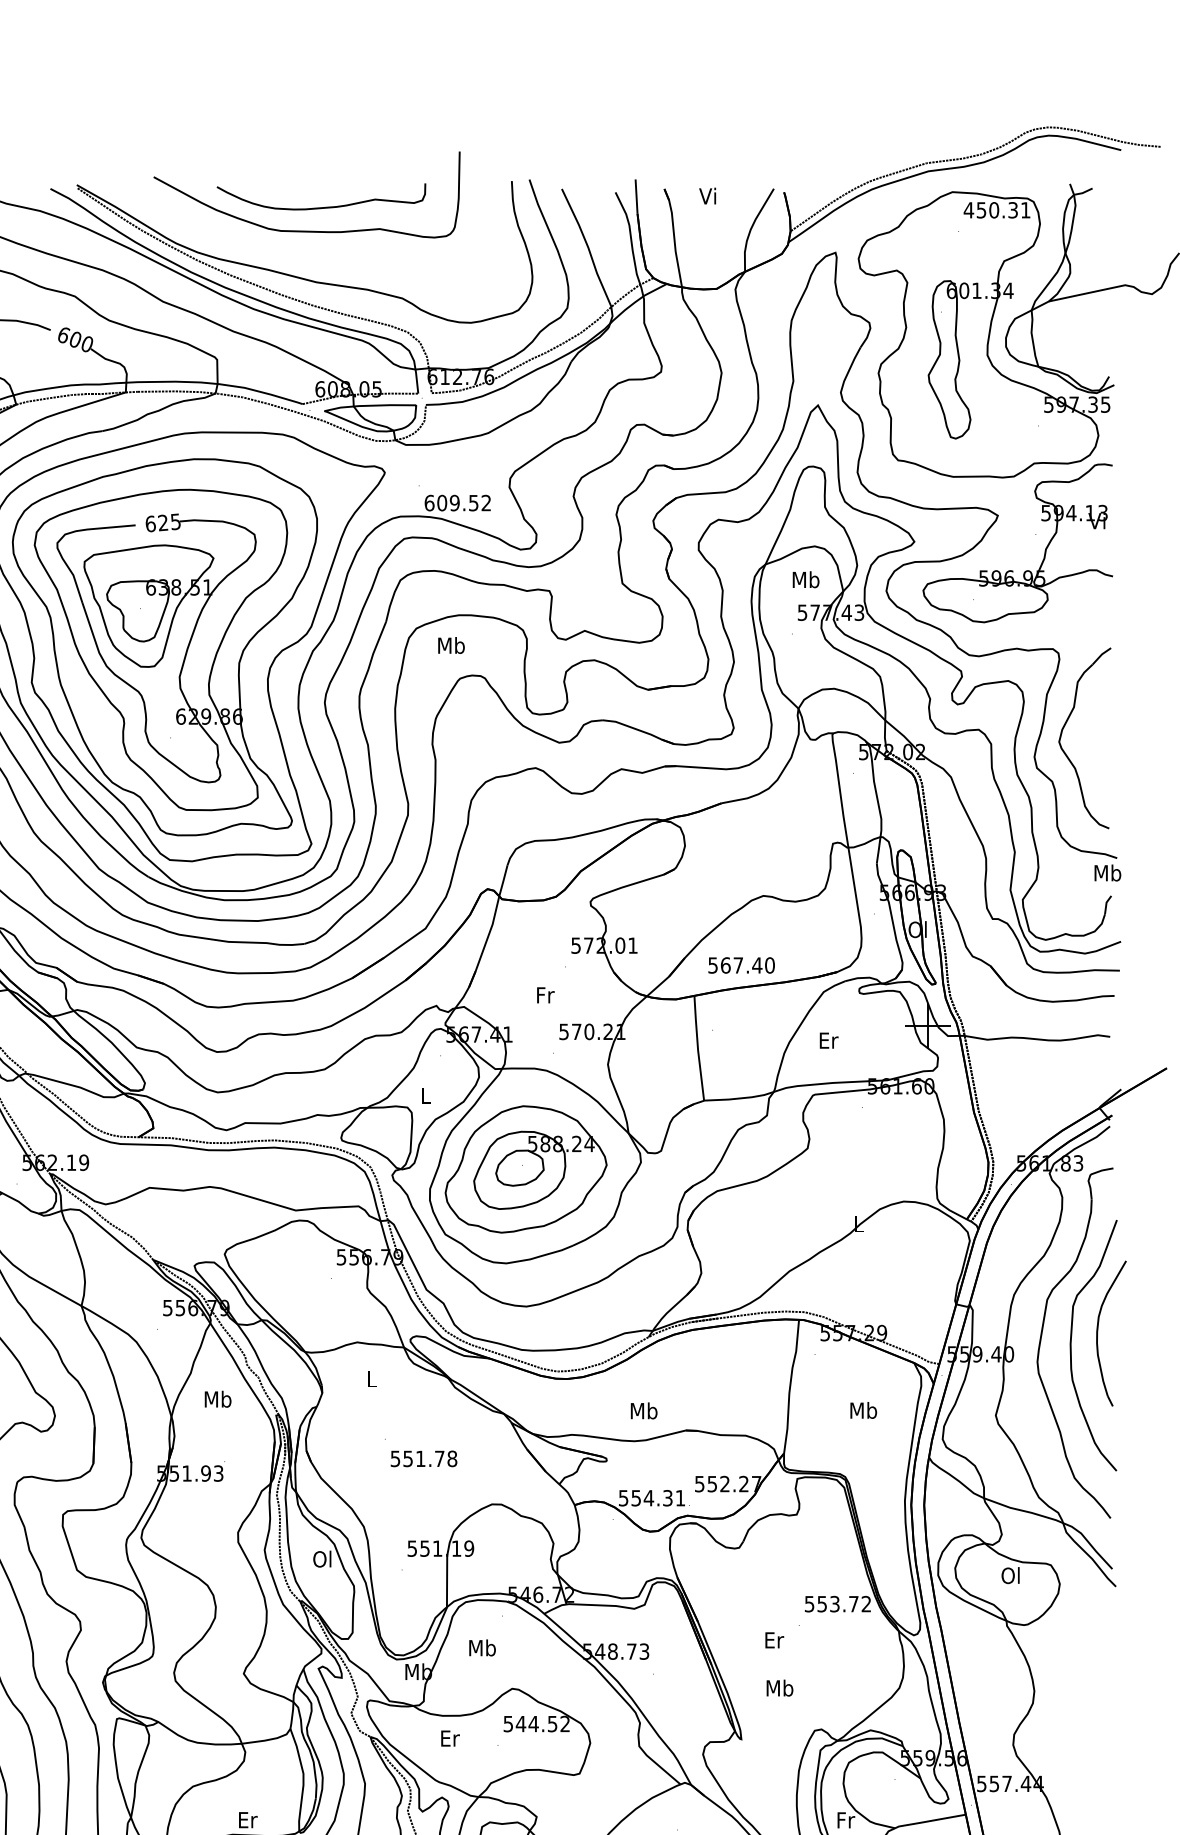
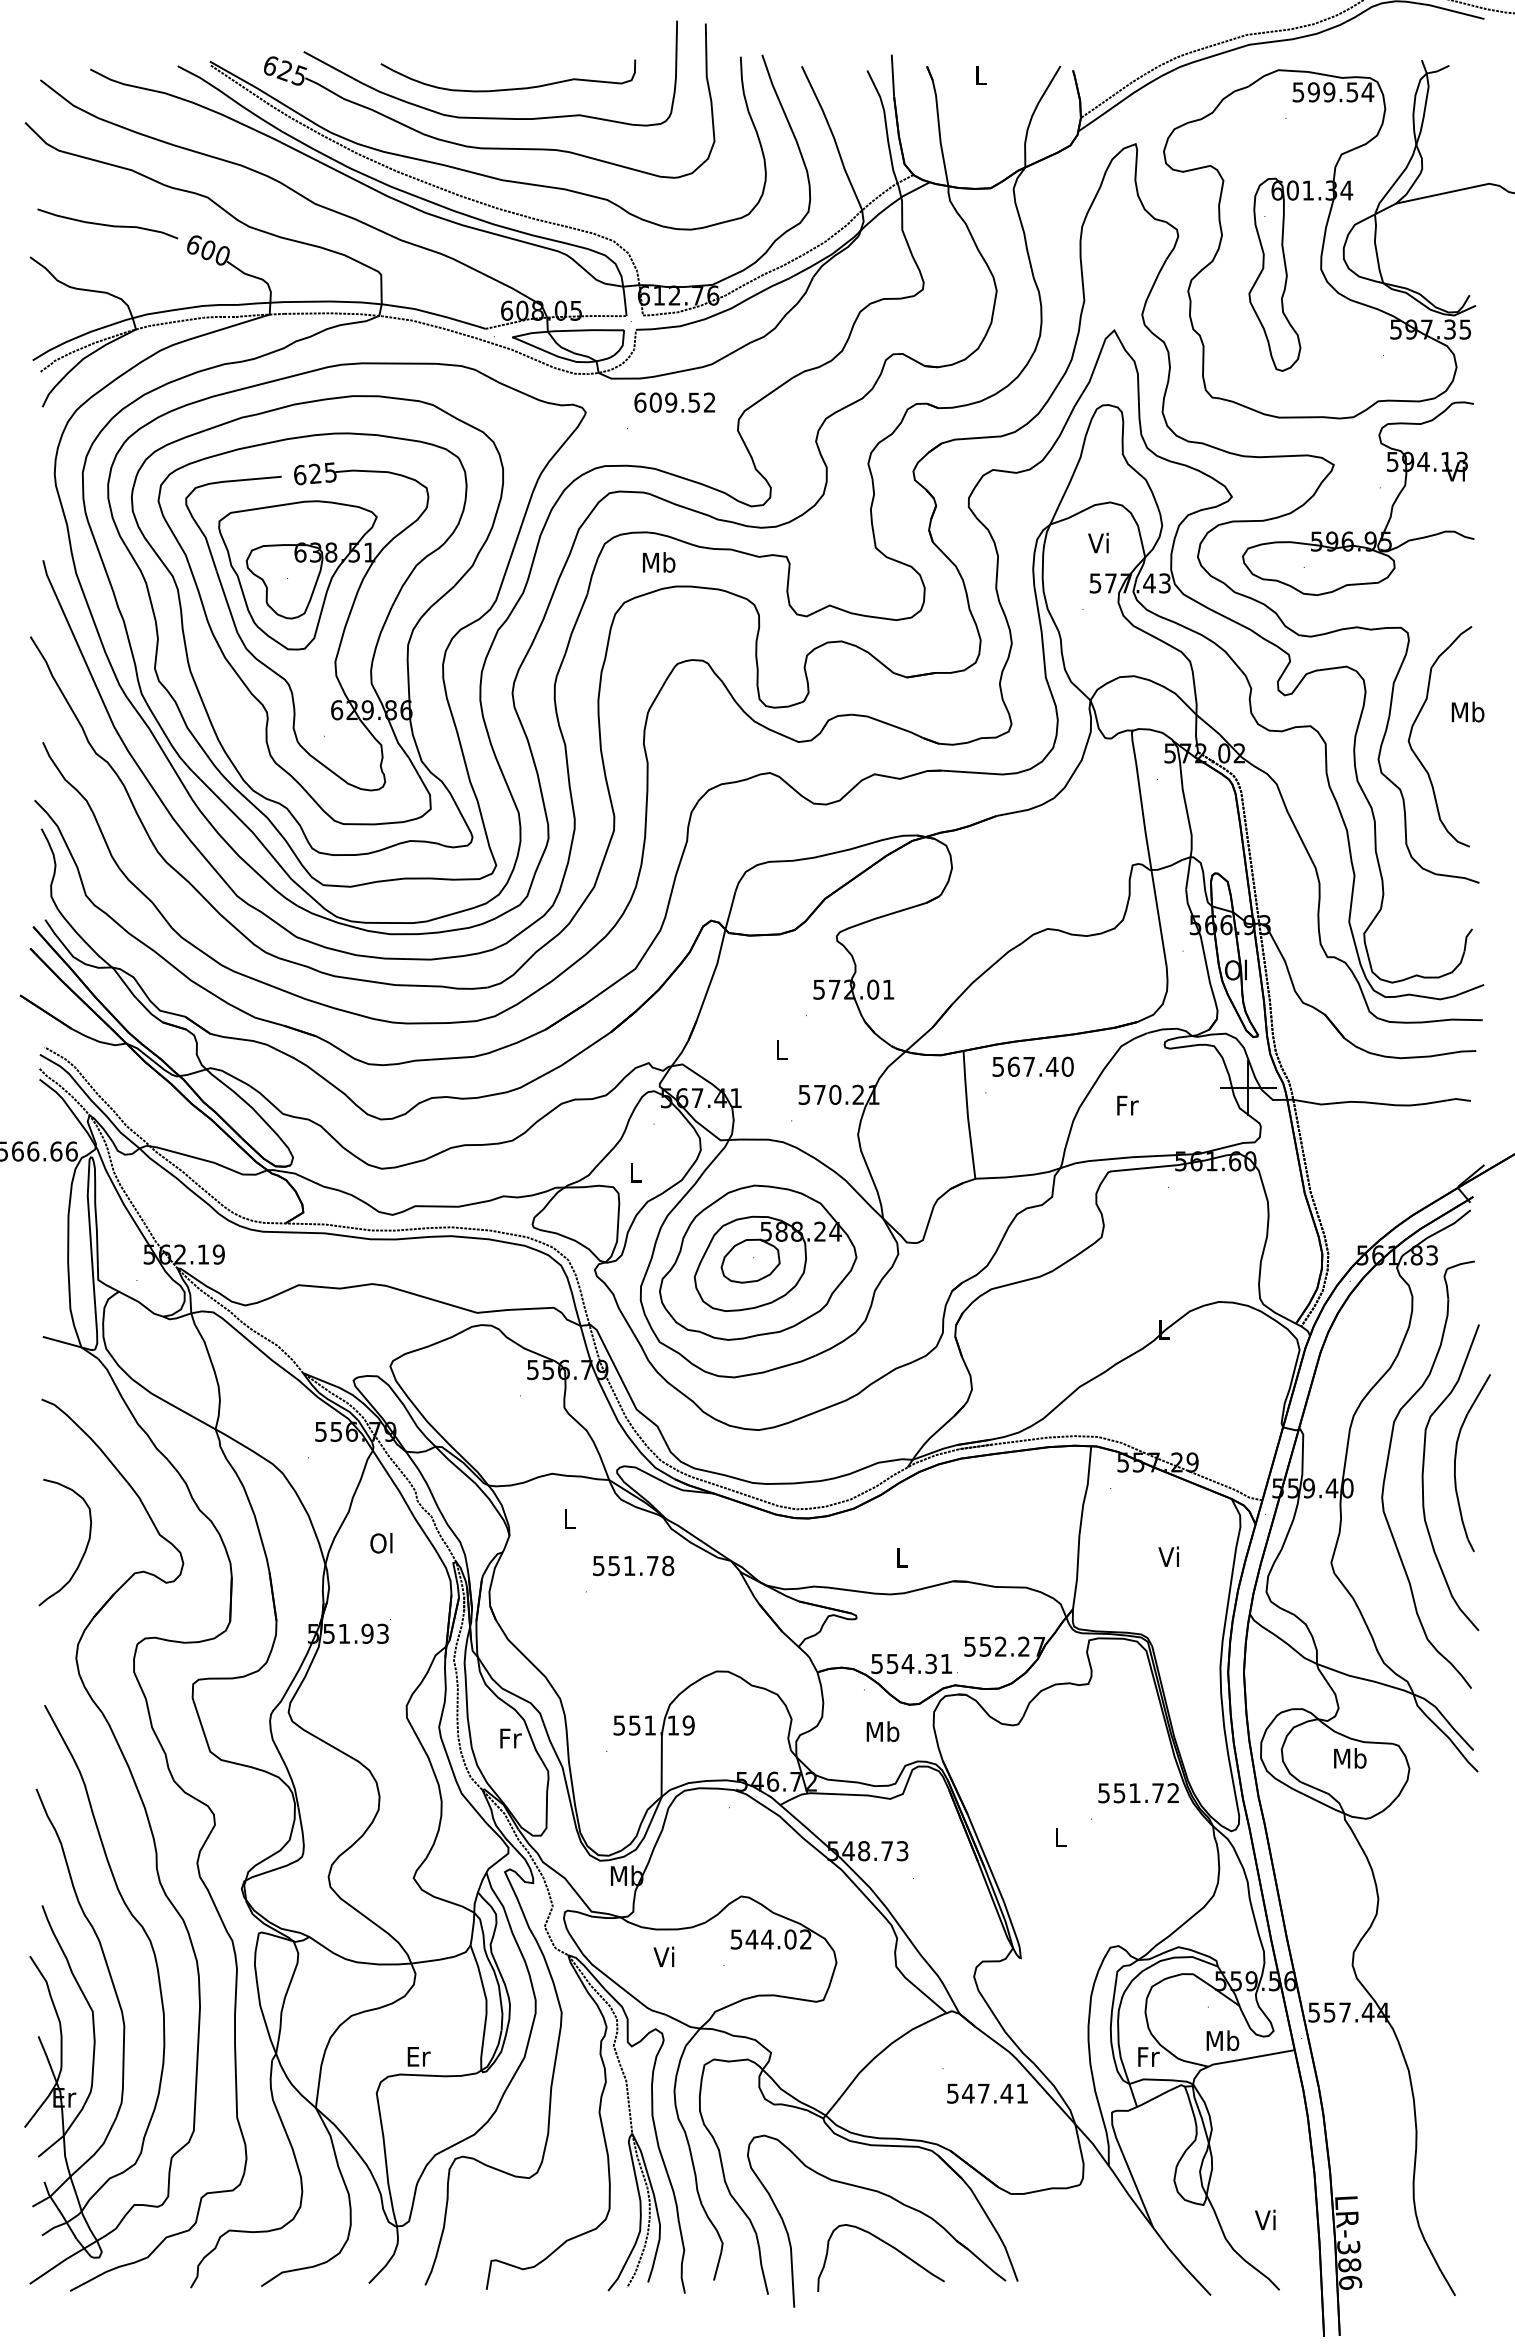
text: (707, 195) -> (979, 74), Vi -> L
text: (997, 210) -> (1333, 92), 450.31 -> 599.54
part: (305, 255) -> (489, 147), added
text: (457, 502) -> (674, 402), moved
text: (805, 579) -> (1099, 542), Mb -> Vi
text: (451, 645) -> (659, 562), moved
text: (1107, 872) -> (1467, 711), moved
text: (741, 965) -> (1032, 1066), moved
text: (546, 995) -> (782, 1050), Fr -> L
text: (828, 1040) -> (1127, 1105), Er -> Fr
text: (218, 1398) -> (382, 1542), Mb -> Ol
text: (644, 1410) -> (902, 1557), Mb -> L
text: (864, 1410) -> (1170, 1556), Mb -> Vi
text: (423, 1458) -> (633, 1565), moved
text: (322, 1559) -> (509, 1738), Ol -> Fr
text: (1011, 1575) -> (1350, 1758), Ol -> Mb
text: (834, 1604) -> (1134, 1793), 553.72 -> 551.72
text: (774, 1640) -> (1061, 1837), Er -> L
text: (482, 1647) -> (882, 1731), moved
text: (779, 1687) -> (1222, 2040), moved
text: (552, 1724) -> (790, 1939), 544.52 -> 544.02
text: (450, 1737) -> (665, 1956), Er -> Vi

